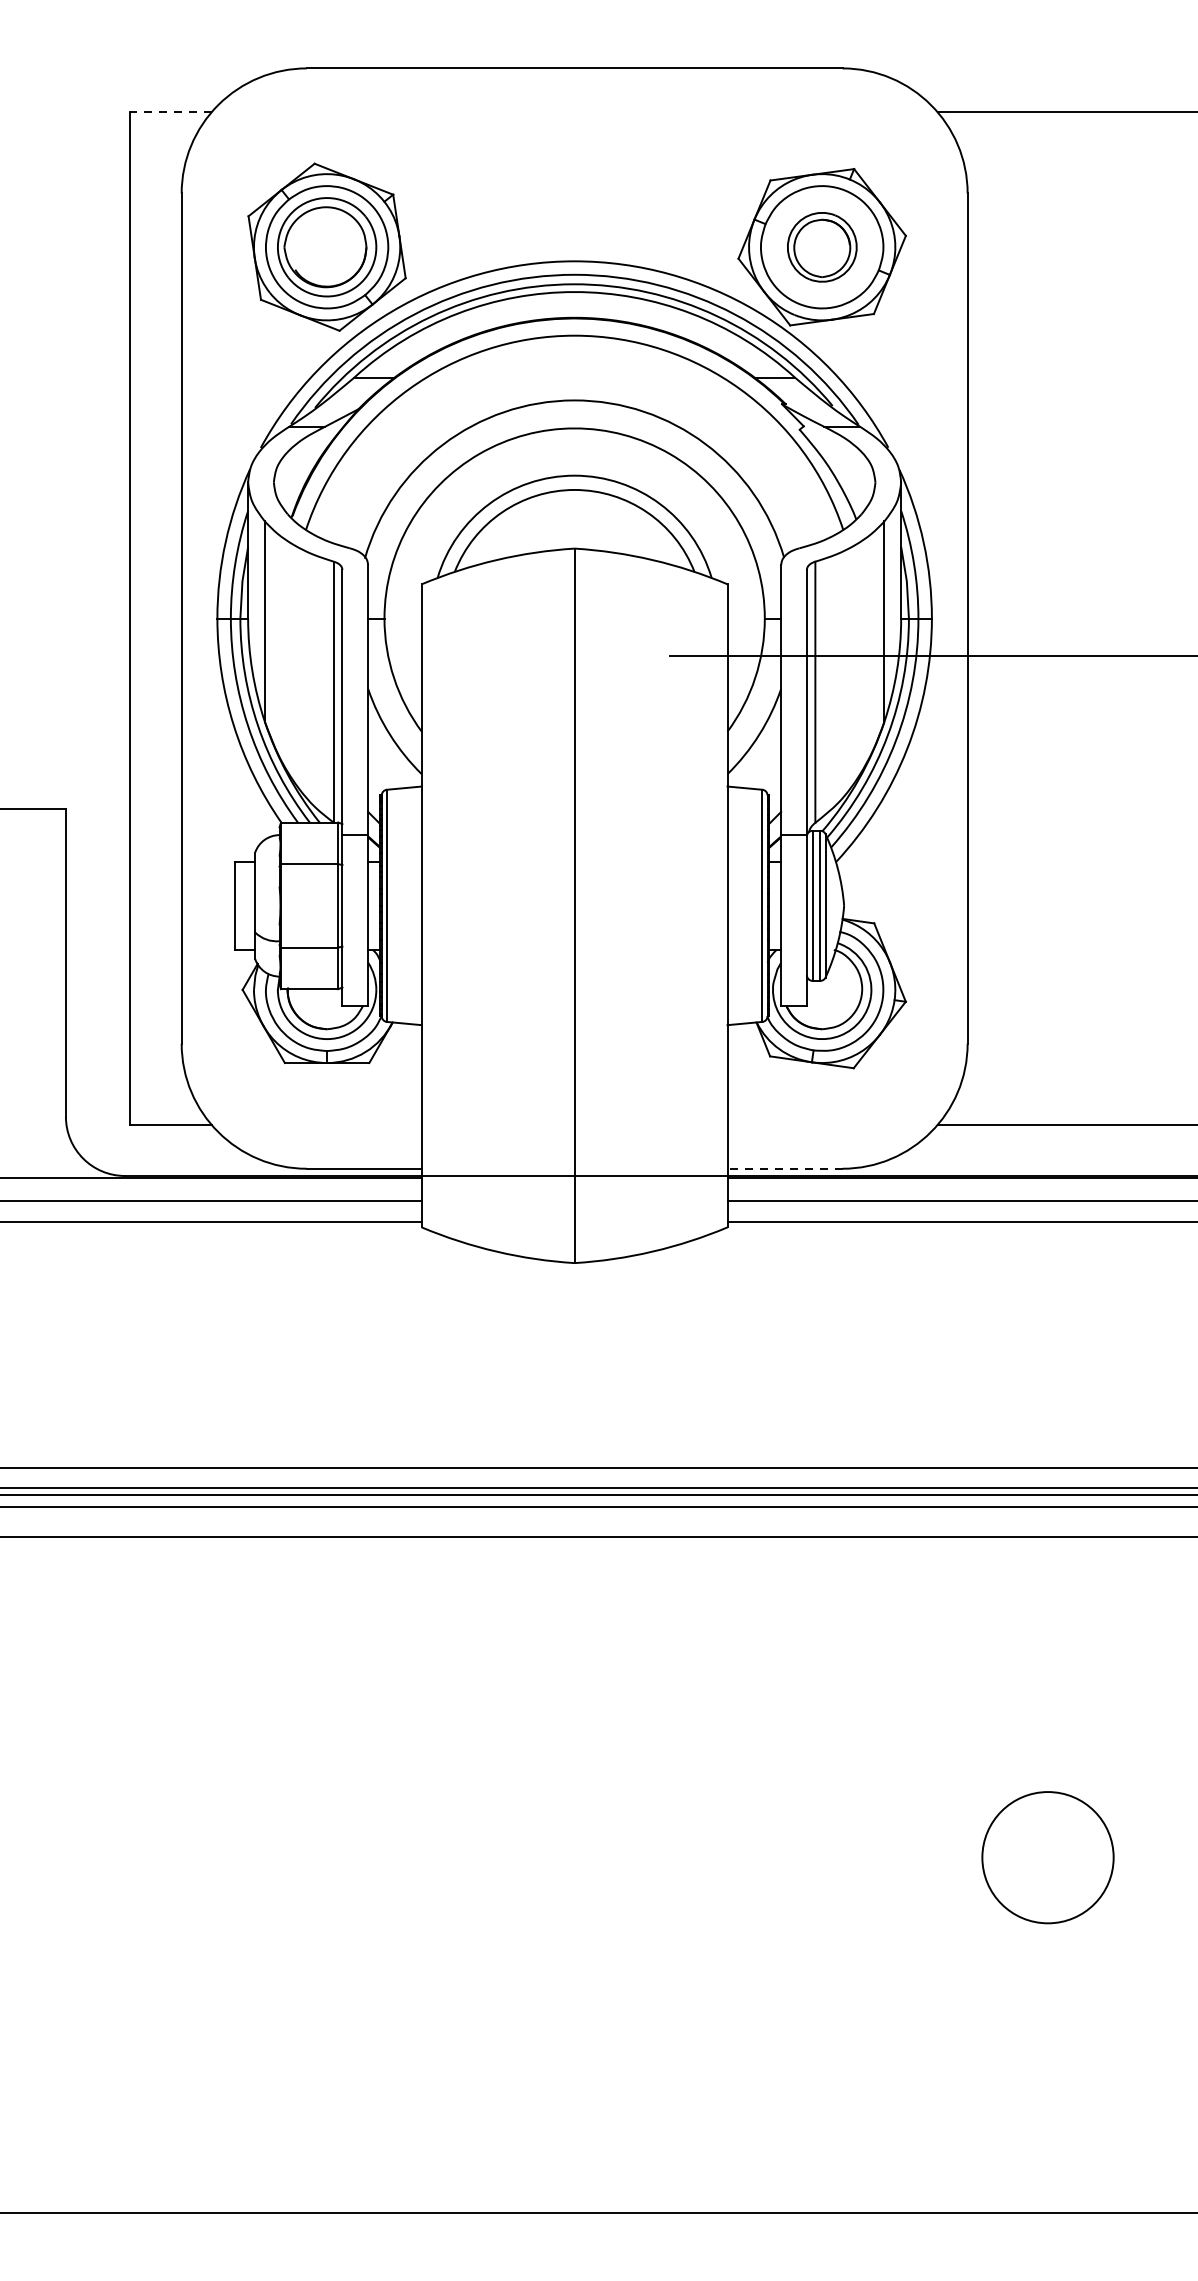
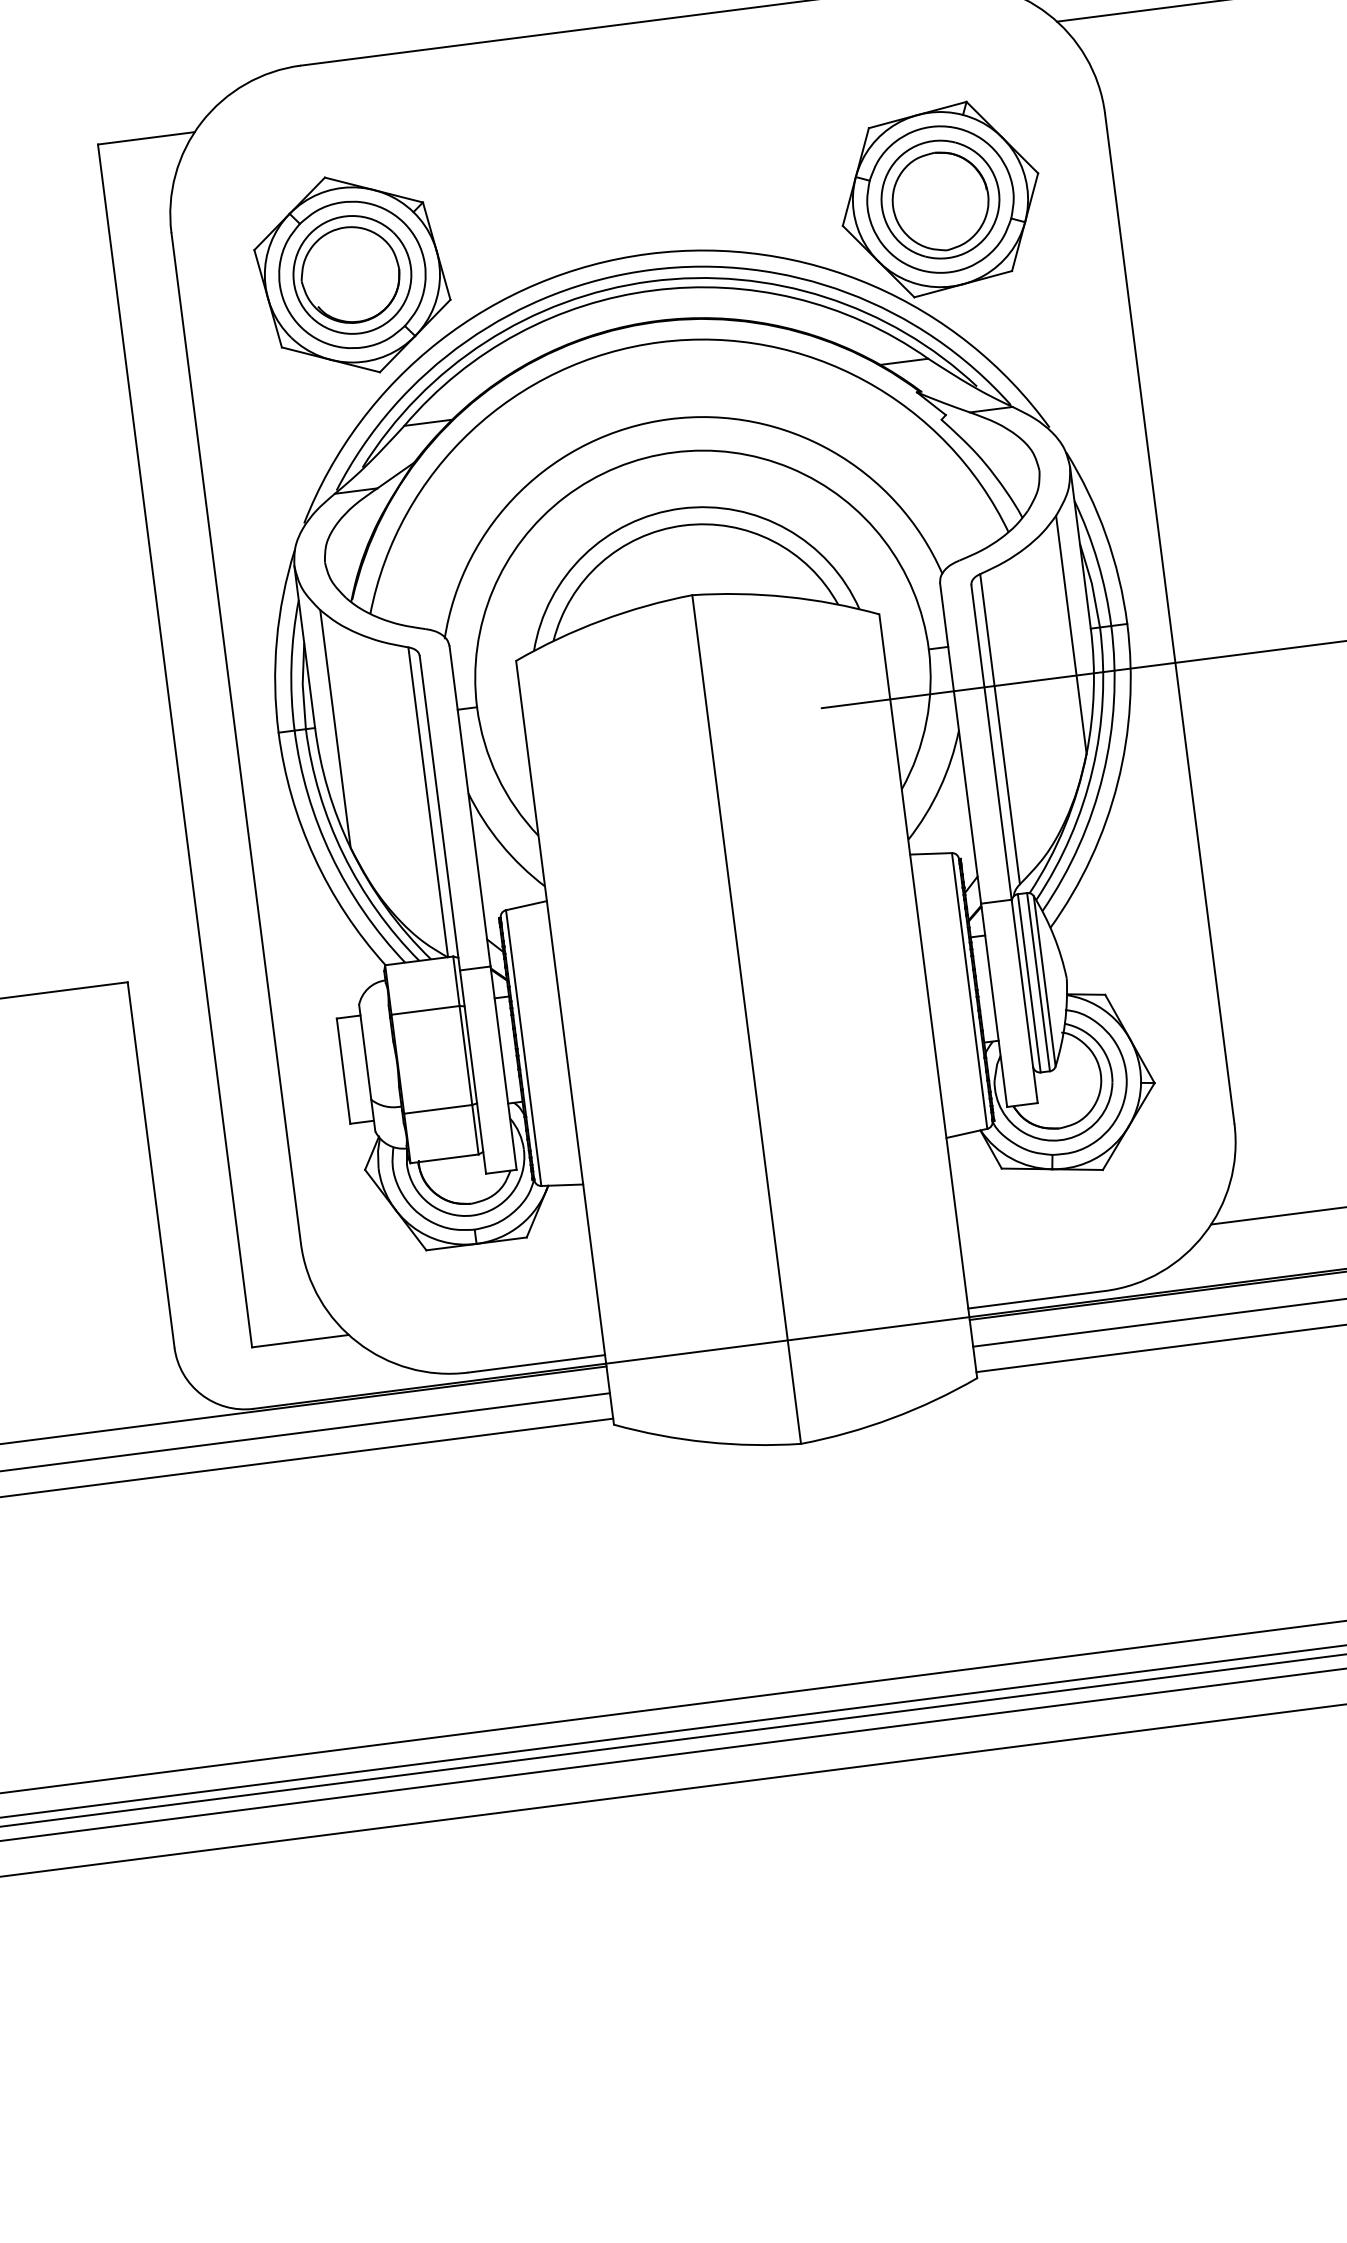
line: (170, 112) -> (145, 138), dashed -> solid
part: (822, 247) -> (940, 199), size x1.43
line: (785, 1168) -> (1037, 1299), dashed -> solid

